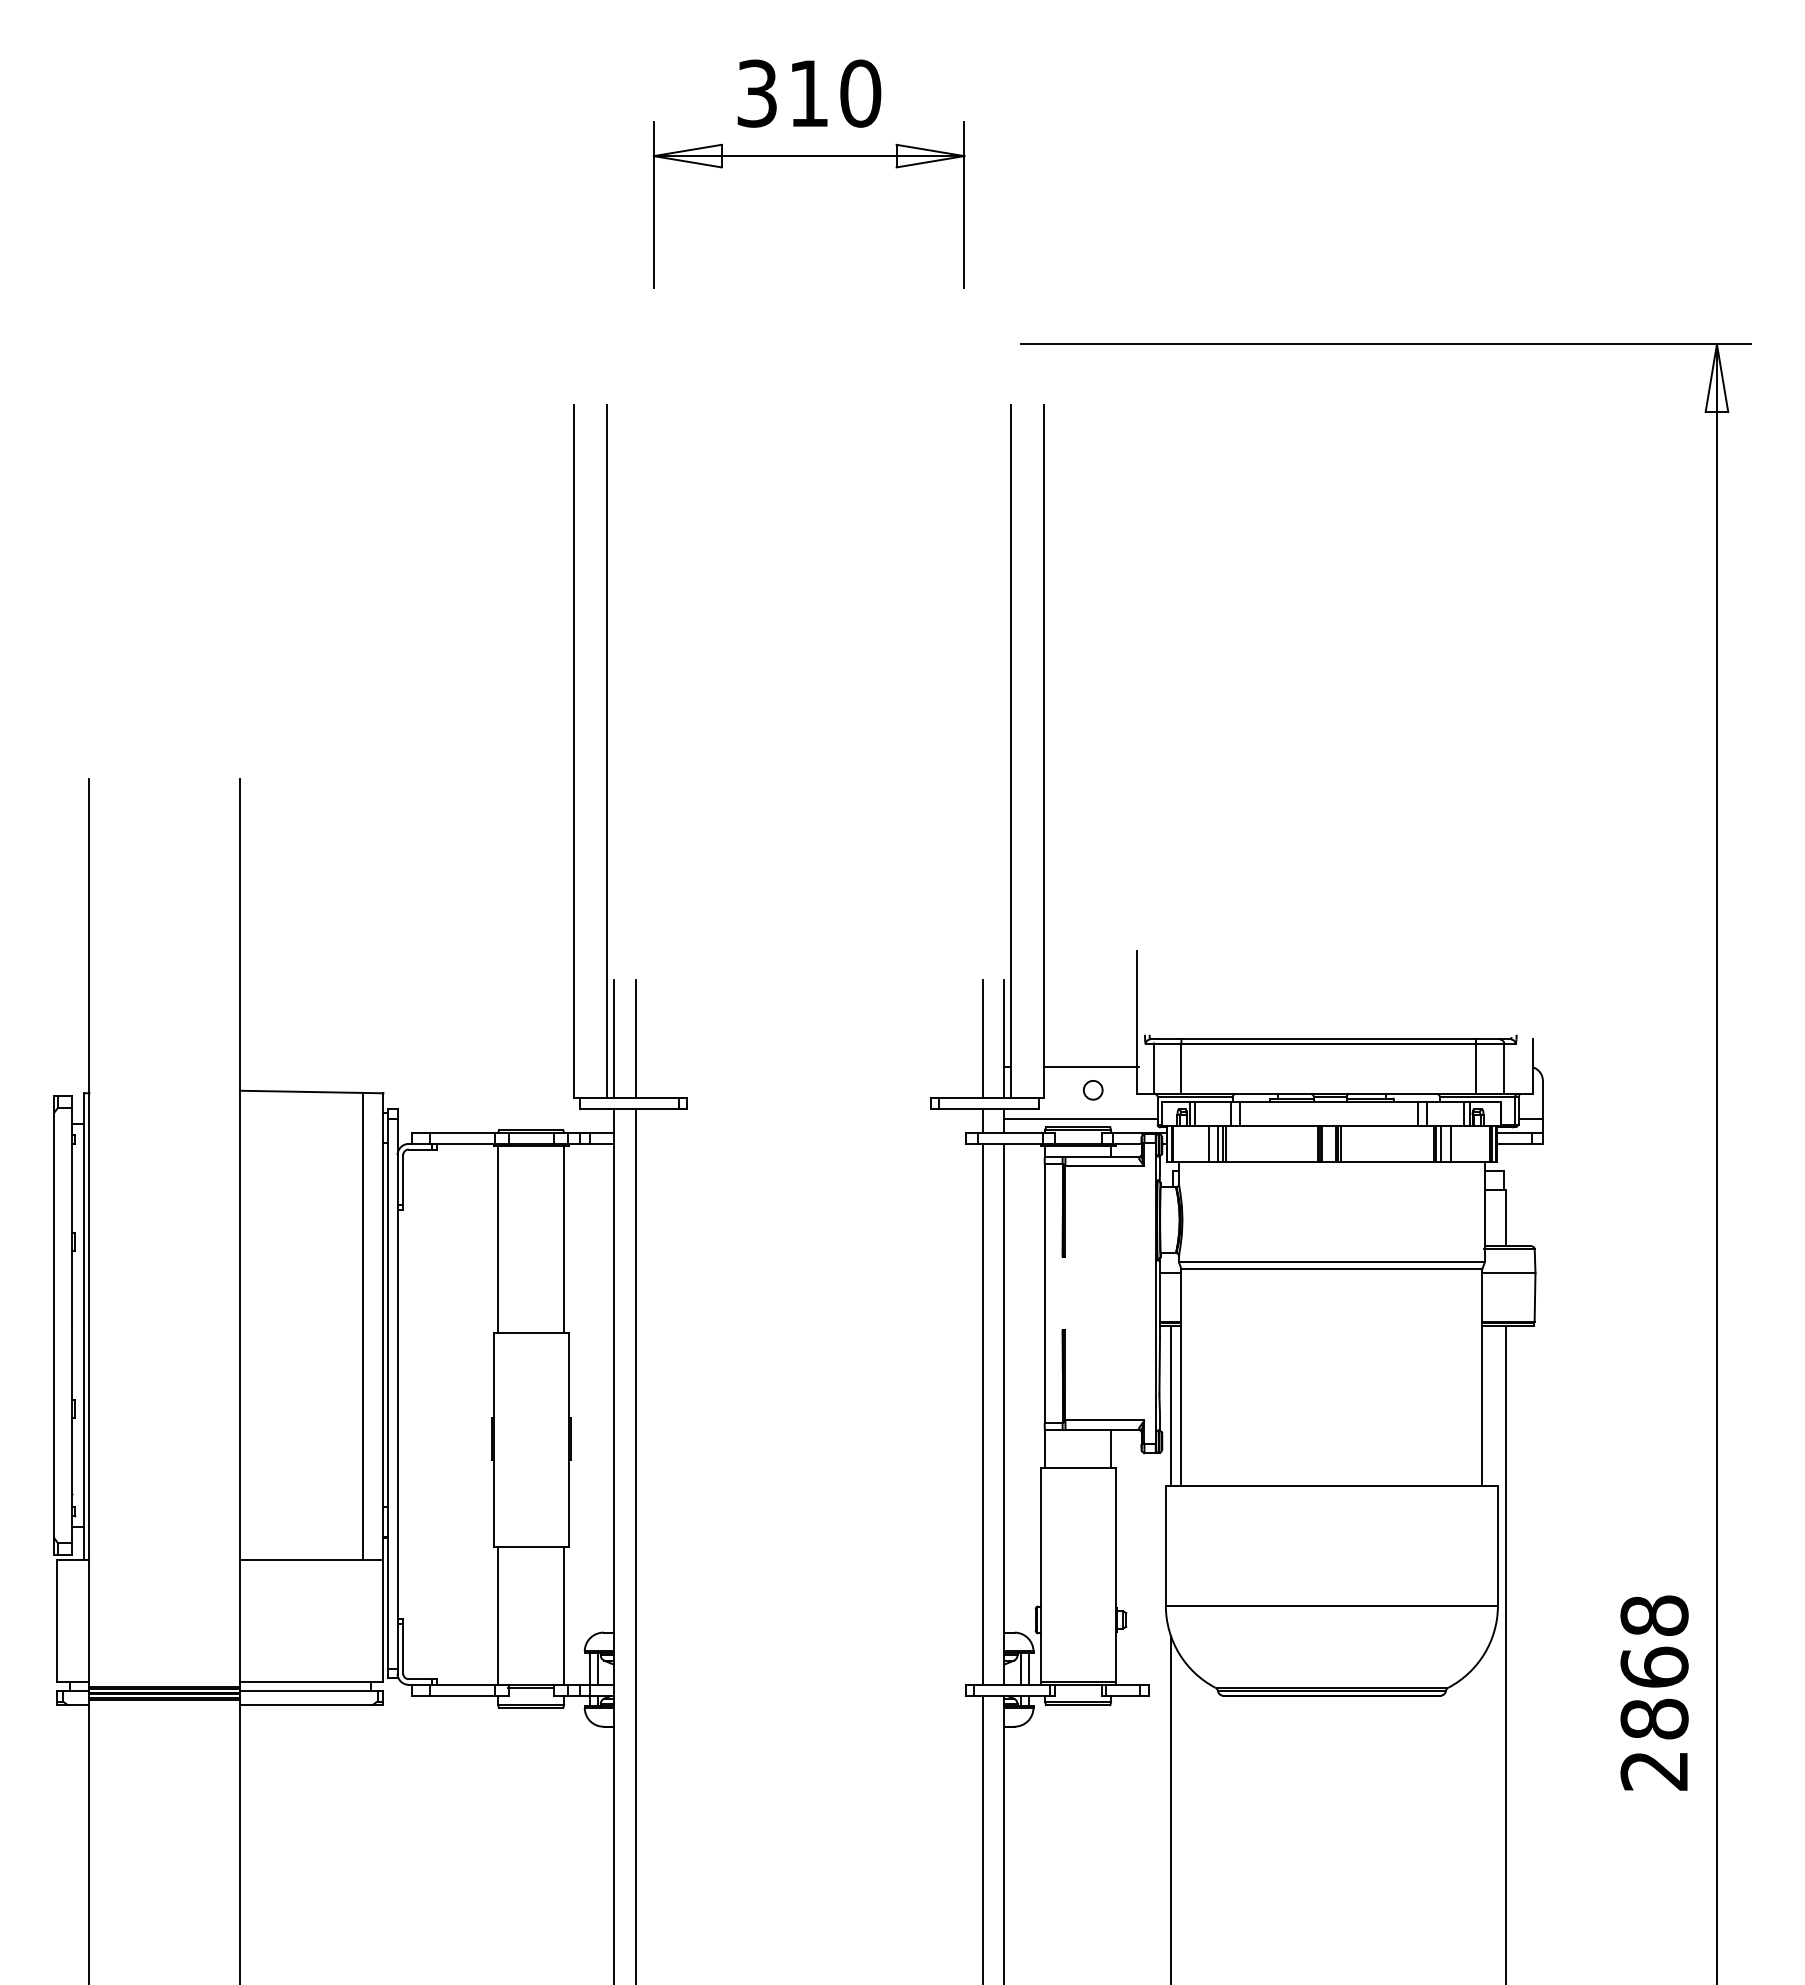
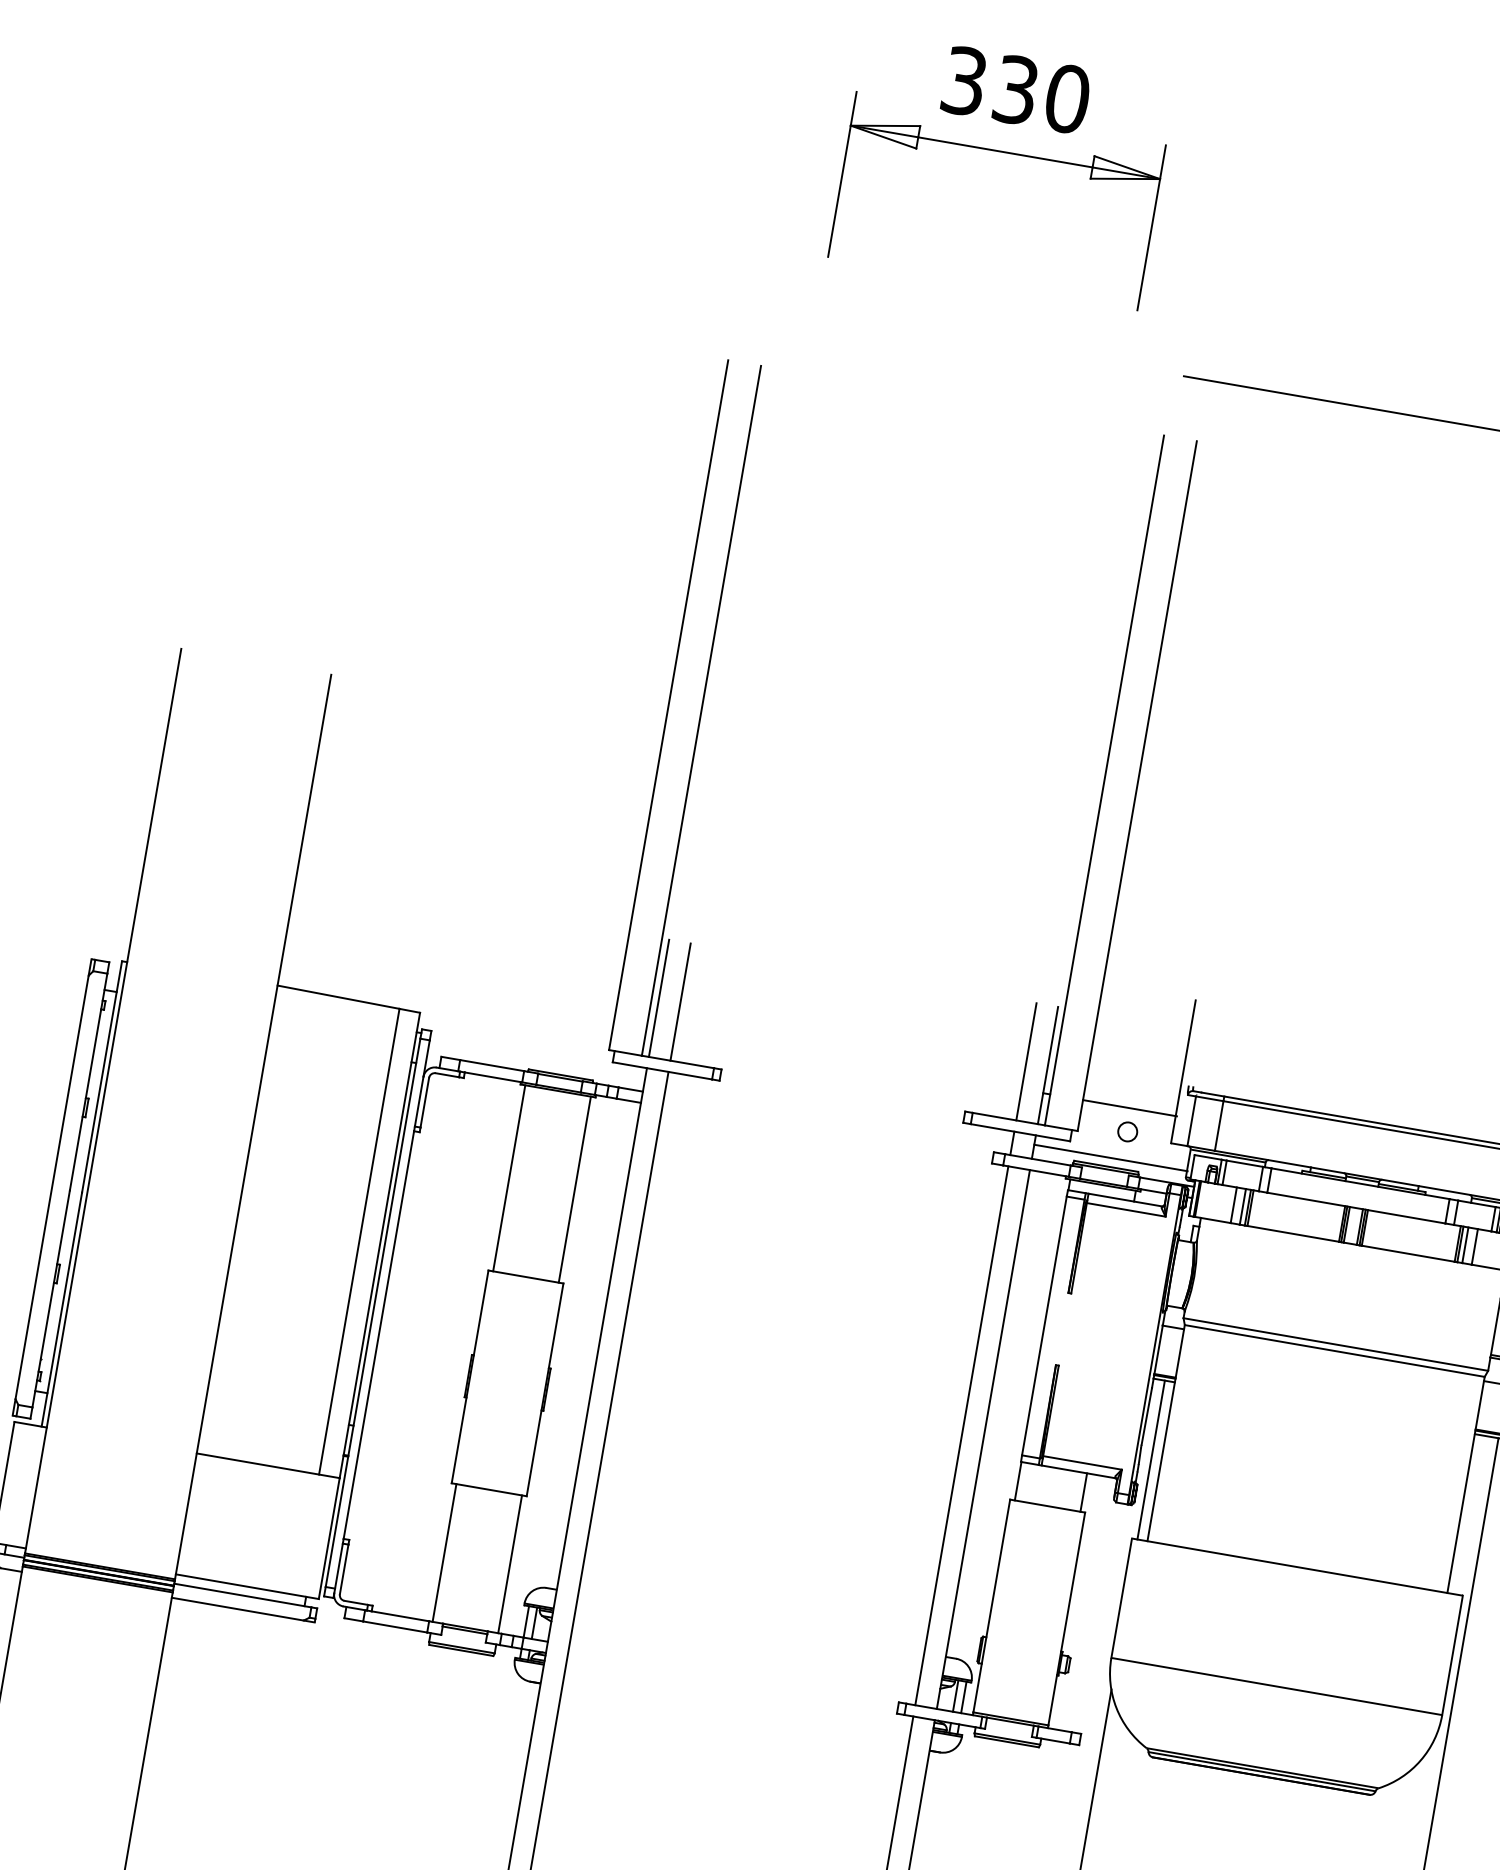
text: (808, 93) -> (1015, 89), 310 -> 330

